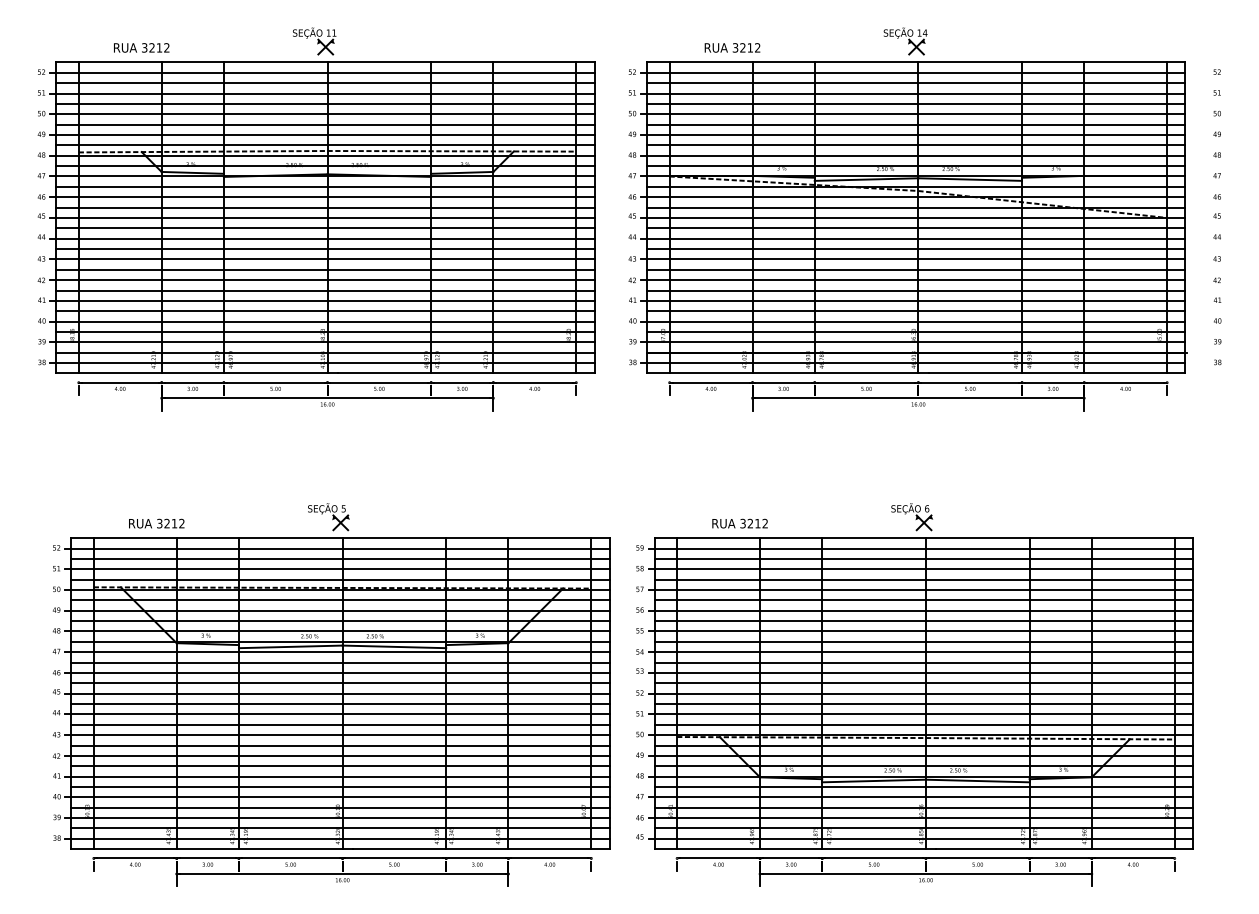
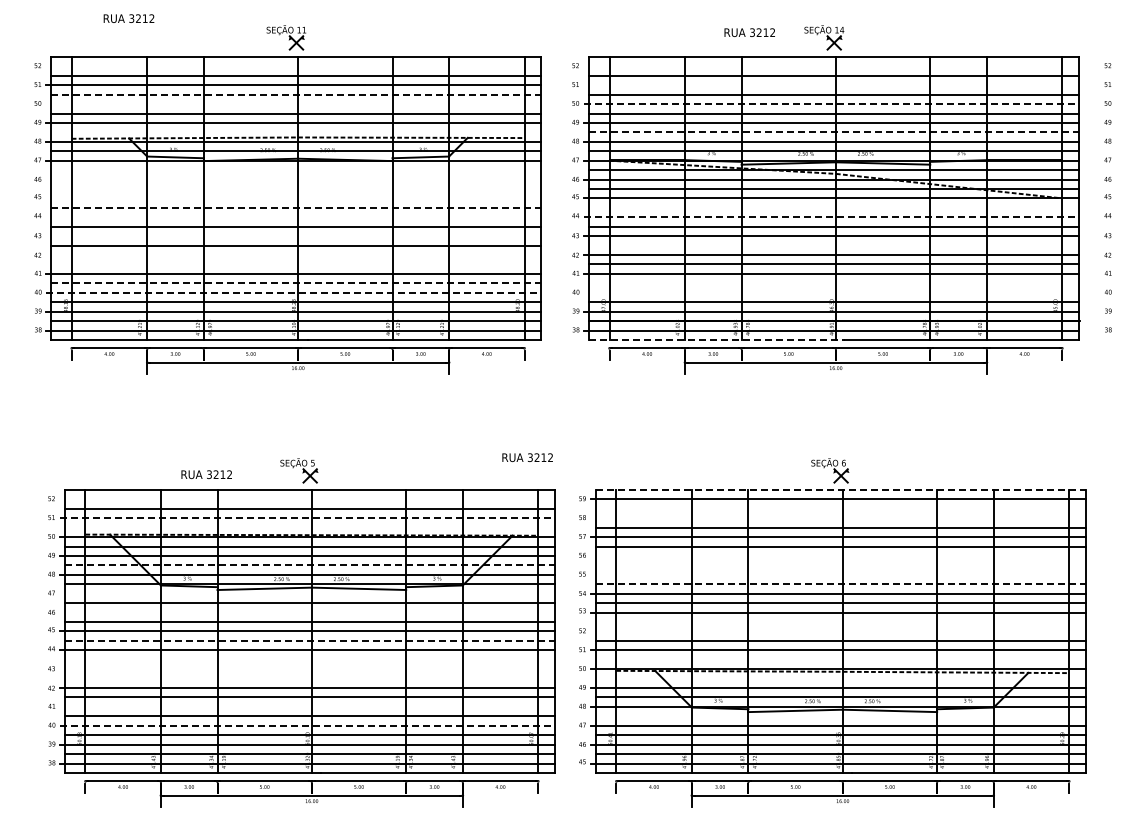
text: (141, 47) -> (128, 18), moved
text: (732, 47) -> (749, 32), moved
line: (322, 73) -> (293, 66), removed
line: (913, 73) -> (831, 66), removed
line: (913, 93) -> (831, 85), removed
line: (325, 103) -> (296, 94), solid -> dashed
line: (322, 114) -> (293, 104), removed
line: (913, 114) -> (831, 104), solid -> dashed
line: (325, 145) -> (296, 132), removed
line: (916, 145) -> (834, 132), solid -> dashed
line: (325, 187) -> (296, 170), removed
line: (322, 197) -> (293, 179), removed
line: (325, 207) -> (296, 188), removed
line: (322, 218) -> (293, 198), removed
line: (325, 227) -> (296, 207), solid -> dashed
line: (916, 227) -> (834, 207), removed
line: (322, 238) -> (293, 217), removed
line: (913, 238) -> (831, 217), solid -> dashed
line: (322, 259) -> (293, 236), removed
line: (916, 269) -> (834, 245), removed
line: (322, 280) -> (293, 255), removed
line: (325, 290) -> (296, 264), removed
line: (325, 311) -> (296, 283), solid -> dashed
line: (916, 311) -> (834, 283), removed
line: (322, 321) -> (293, 292), solid -> dashed
line: (913, 321) -> (831, 292), removed
line: (788, 372) -> (717, 339), solid -> dashed
text: (156, 523) -> (206, 474), moved
text: (739, 523) -> (527, 457), moved
line: (923, 537) -> (840, 489), solid -> dashed
line: (336, 548) -> (306, 499), removed
line: (923, 558) -> (840, 508), removed
line: (337, 569) -> (307, 518), solid -> dashed
line: (920, 569) -> (837, 518), removed
line: (339, 579) -> (309, 527), removed
line: (920, 610) -> (837, 555), removed
line: (339, 621) -> (309, 565), solid -> dashed
line: (923, 621) -> (840, 565), removed
line: (920, 631) -> (837, 574), removed
line: (923, 642) -> (840, 584), solid -> dashed
line: (336, 652) -> (306, 593), removed
line: (336, 672) -> (306, 612), removed
line: (923, 682) -> (840, 621), removed
line: (920, 693) -> (837, 631), removed
line: (339, 703) -> (309, 640), solid -> dashed
line: (339, 724) -> (309, 659), removed
line: (923, 724) -> (840, 659), removed
line: (336, 735) -> (306, 669), removed
line: (339, 745) -> (309, 678), removed
line: (923, 745) -> (840, 678), removed
line: (336, 776) -> (306, 706), removed
line: (923, 787) -> (840, 716), removed
line: (337, 797) -> (307, 725), solid -> dashed

